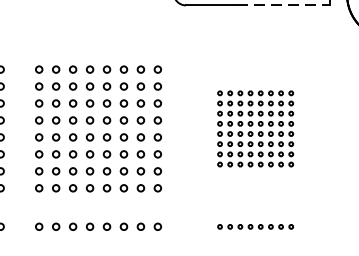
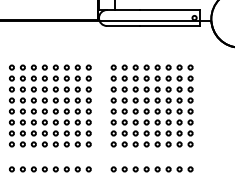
line: (284, 6) -> (170, 26), dashed -> solid
part: (254, 128) -> (151, 105), size x1.67
part: (254, 226) -> (151, 169), size x1.67

